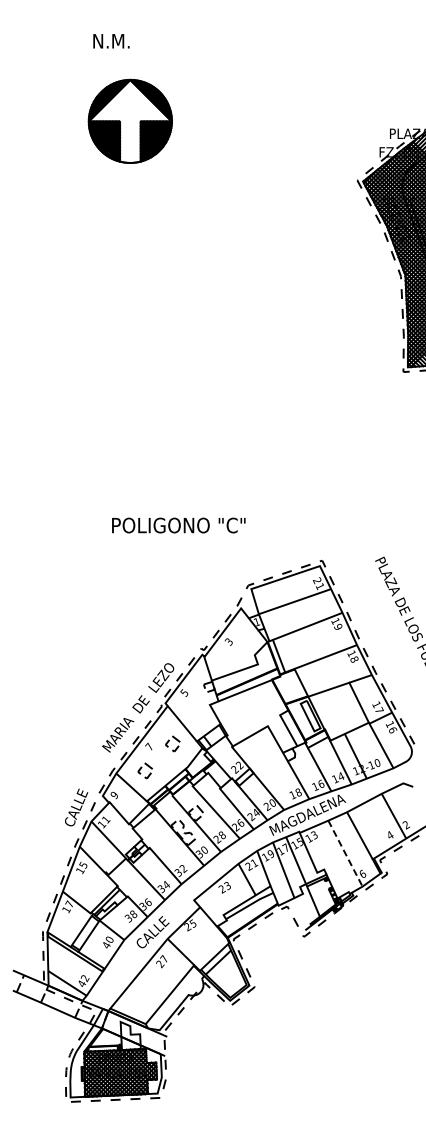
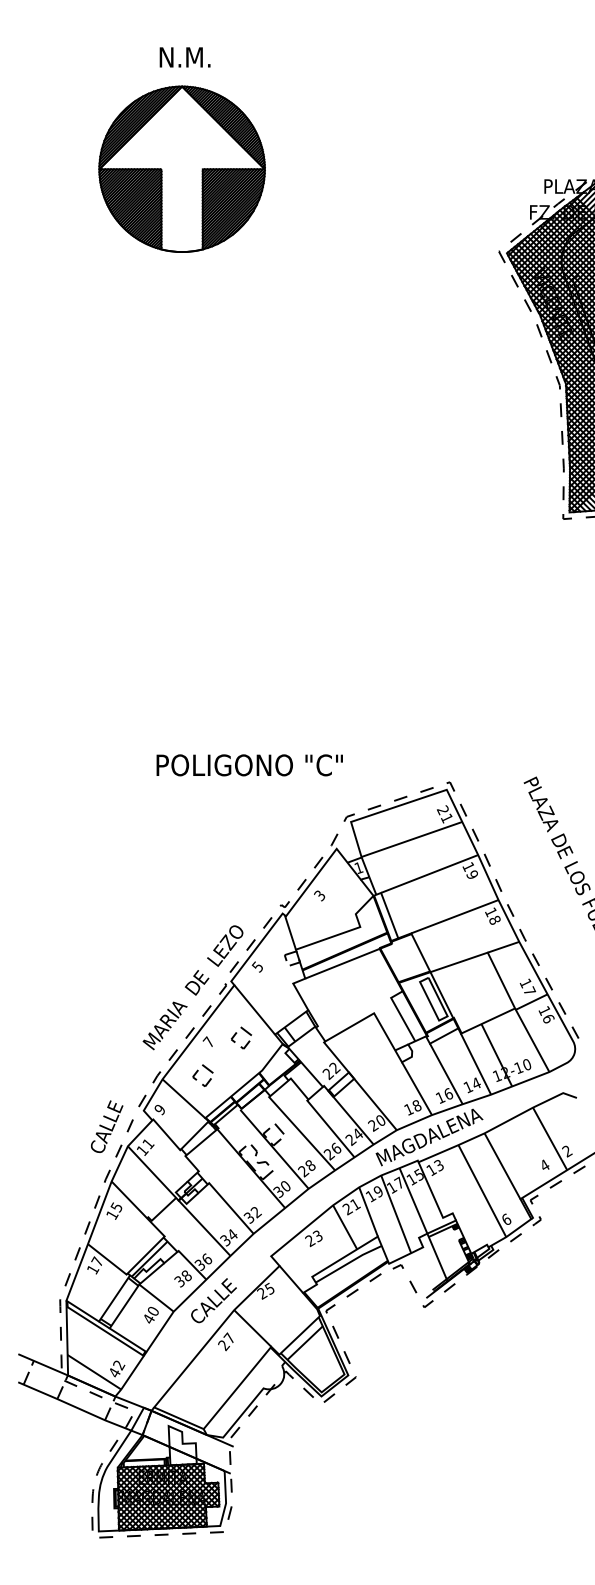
text: (111, 41) -> (185, 57), moved
part: (130, 121) -> (182, 169), size x1.43
text: (178, 525) -> (249, 765), moved
line: (345, 854) -> (482, 1192), dashed -> solid

